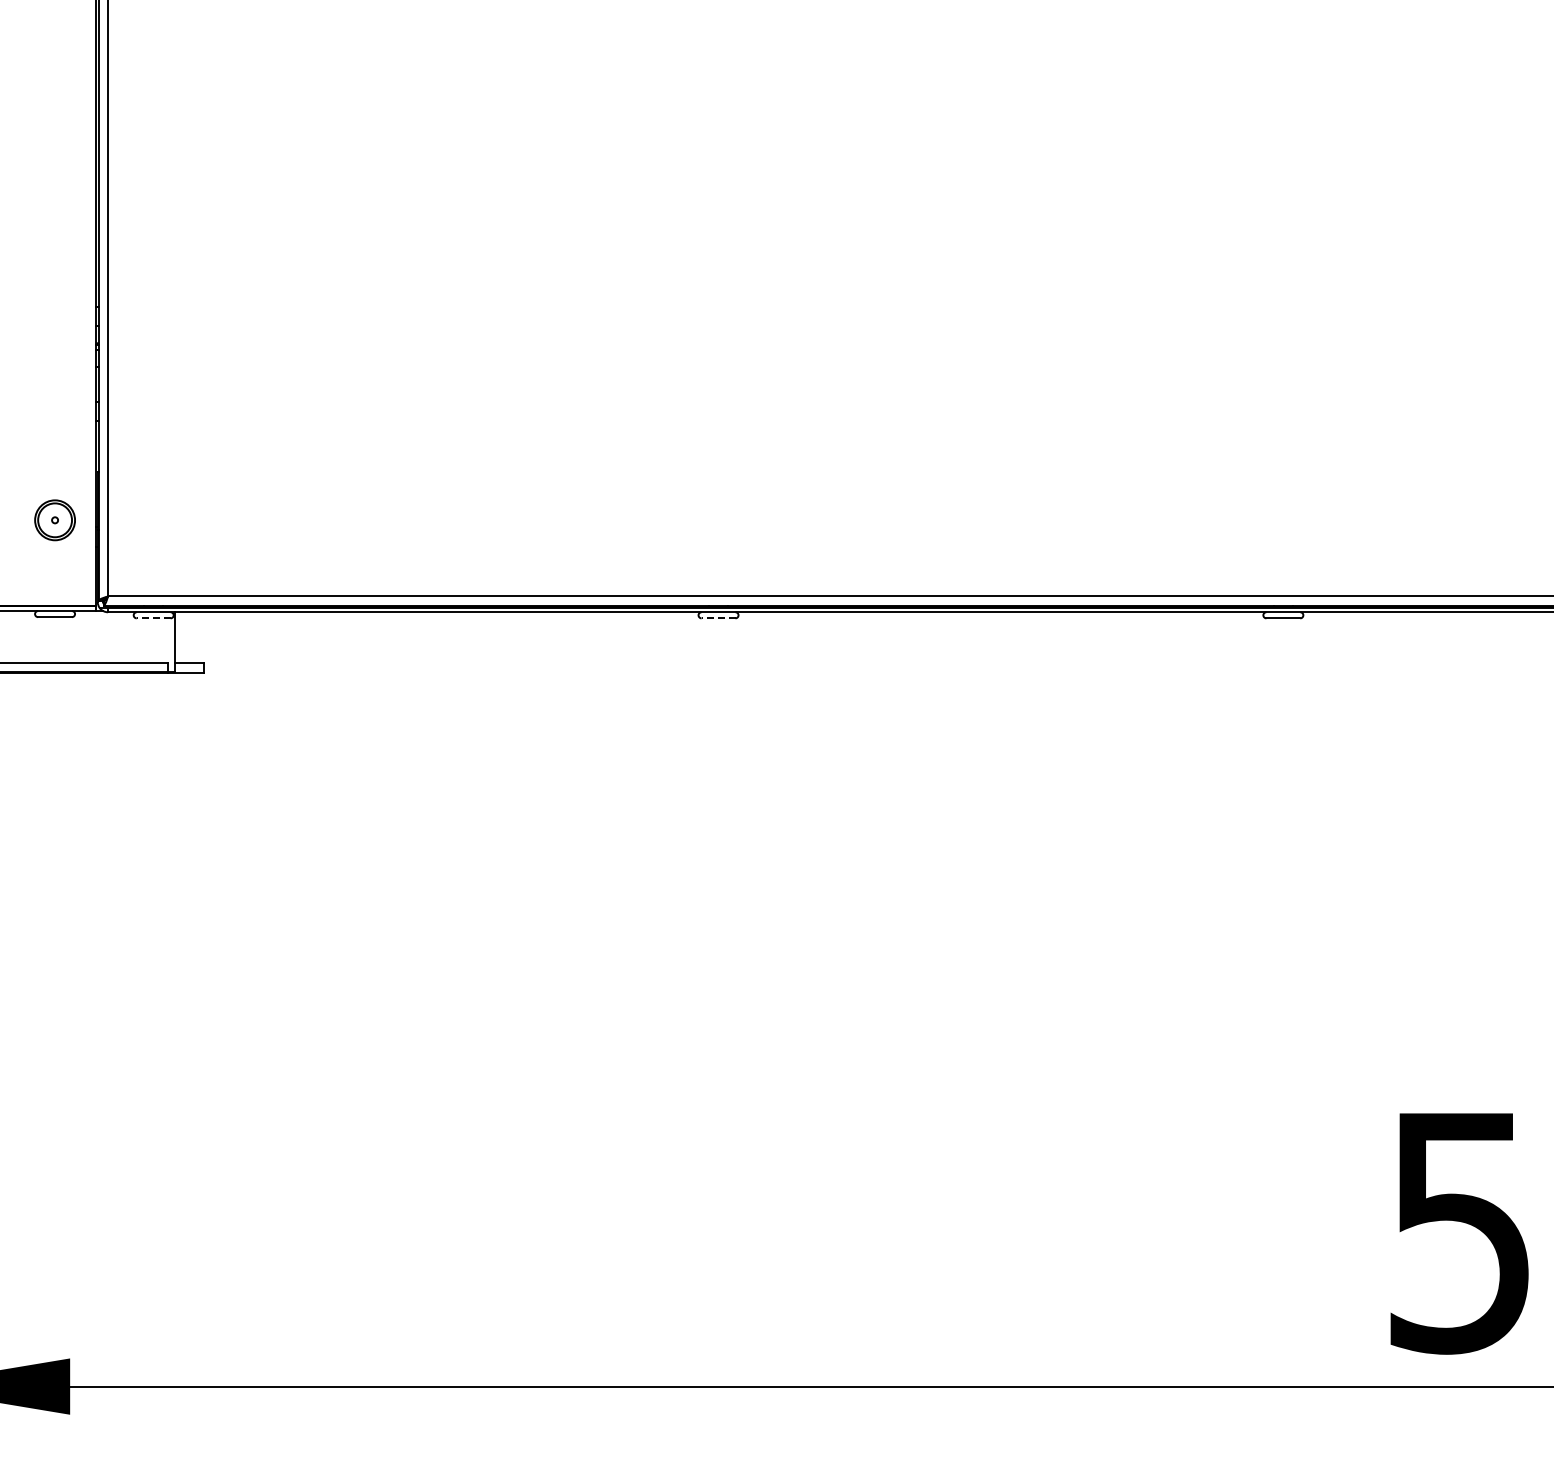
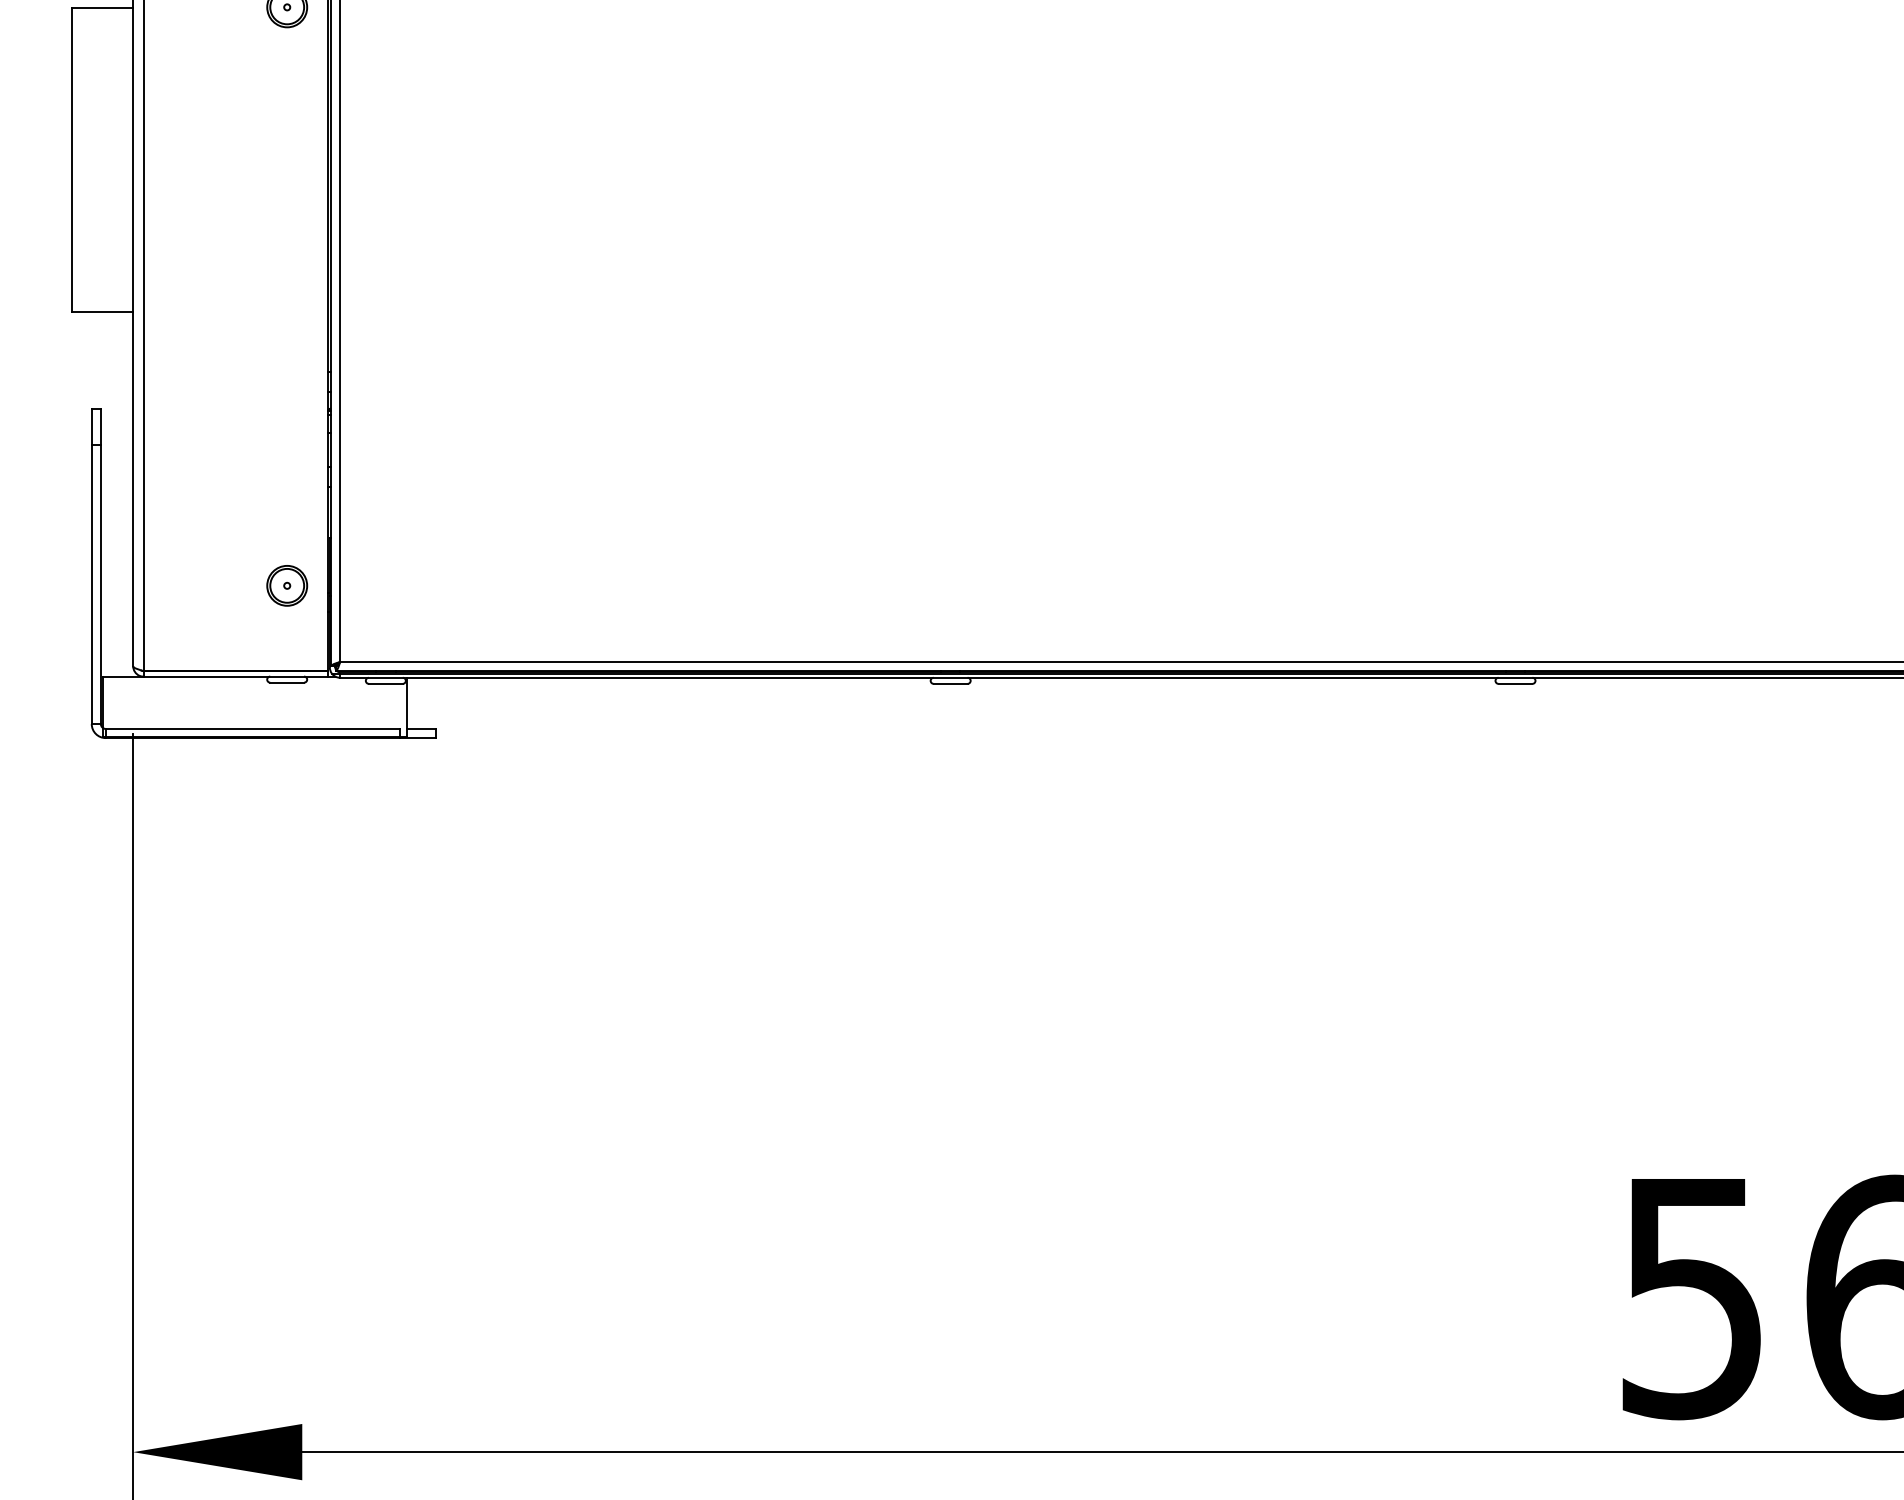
line: (153, 617) -> (385, 683), dashed -> solid
line: (718, 617) -> (950, 683), dashed -> solid

